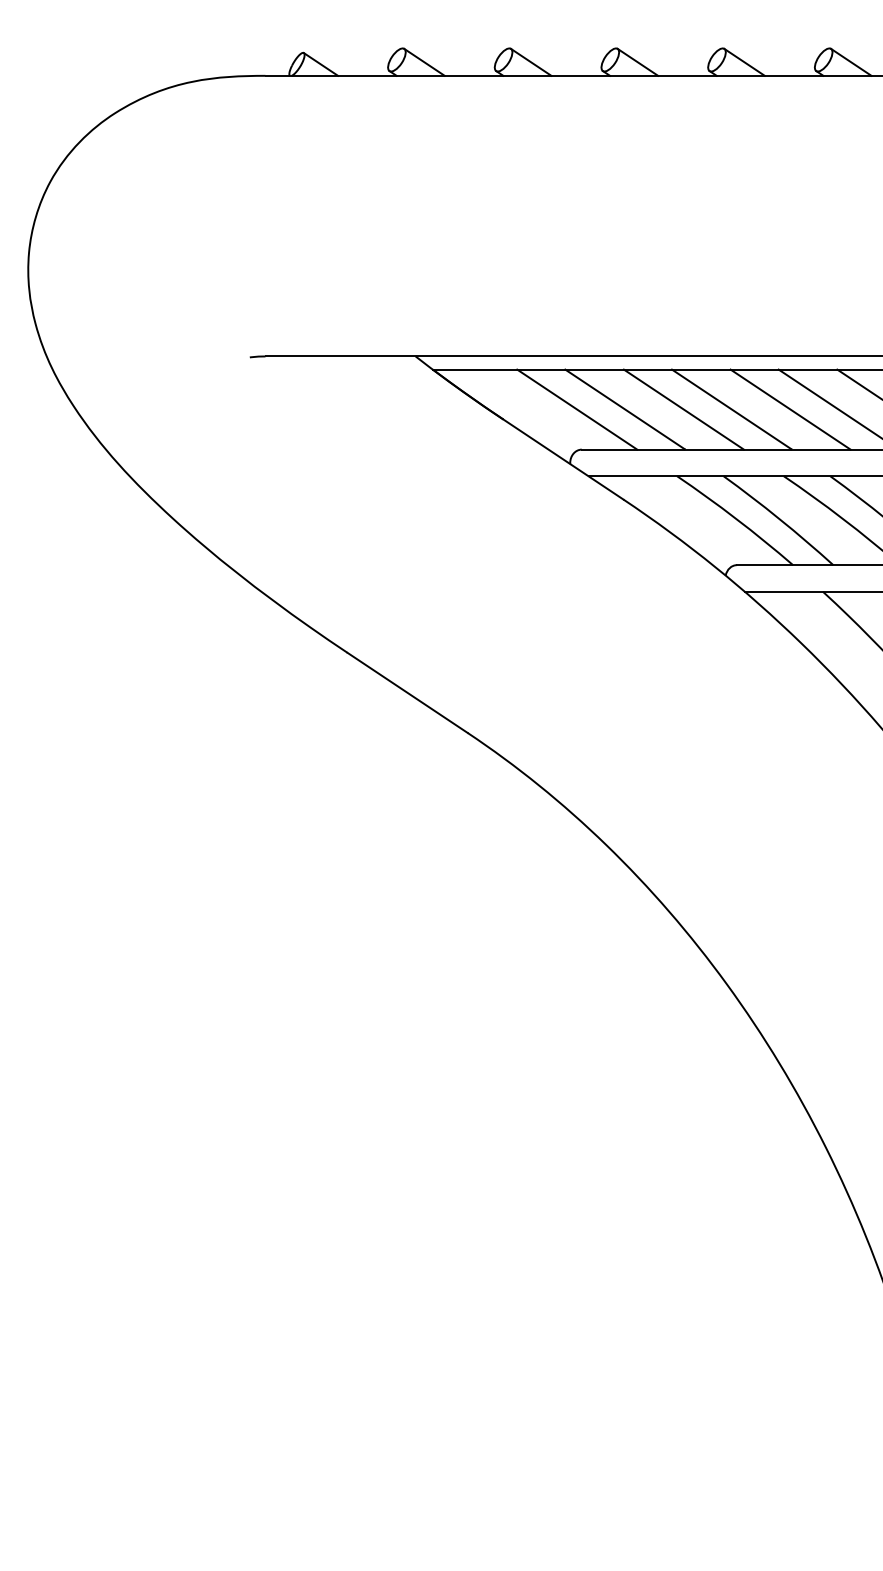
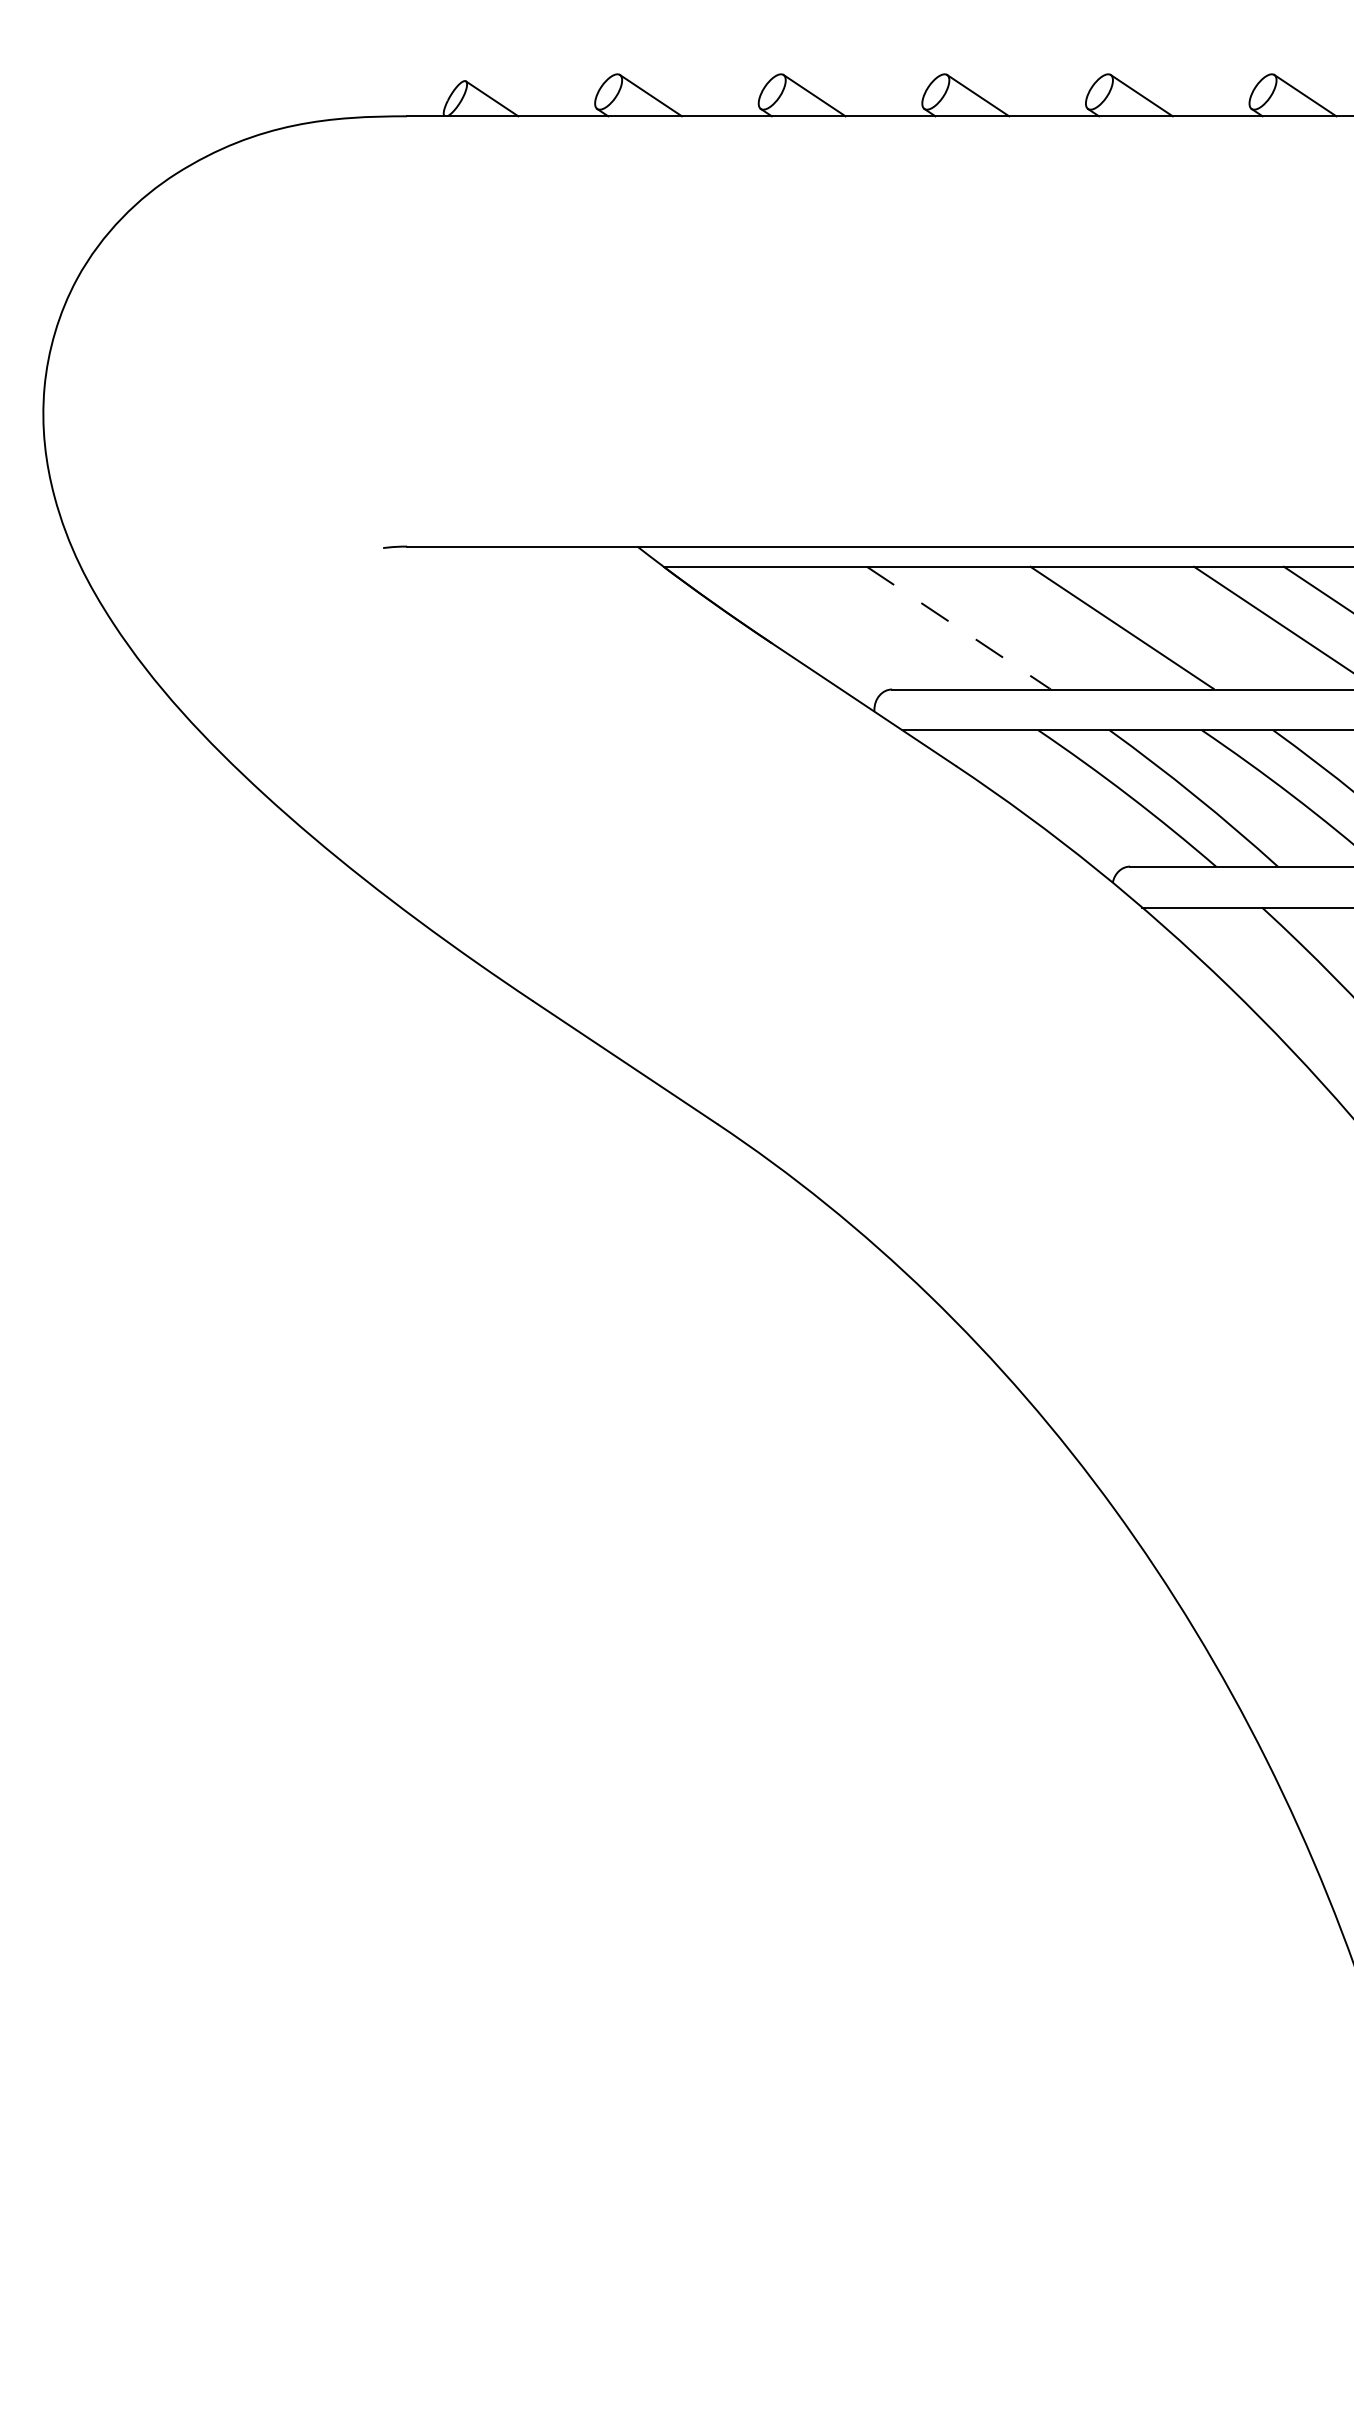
line: (577, 409) -> (885, 627), removed
line: (624, 409) -> (957, 627), solid -> dashed
line: (683, 409) -> (1048, 627), removed
line: (790, 409) -> (1212, 627), removed

